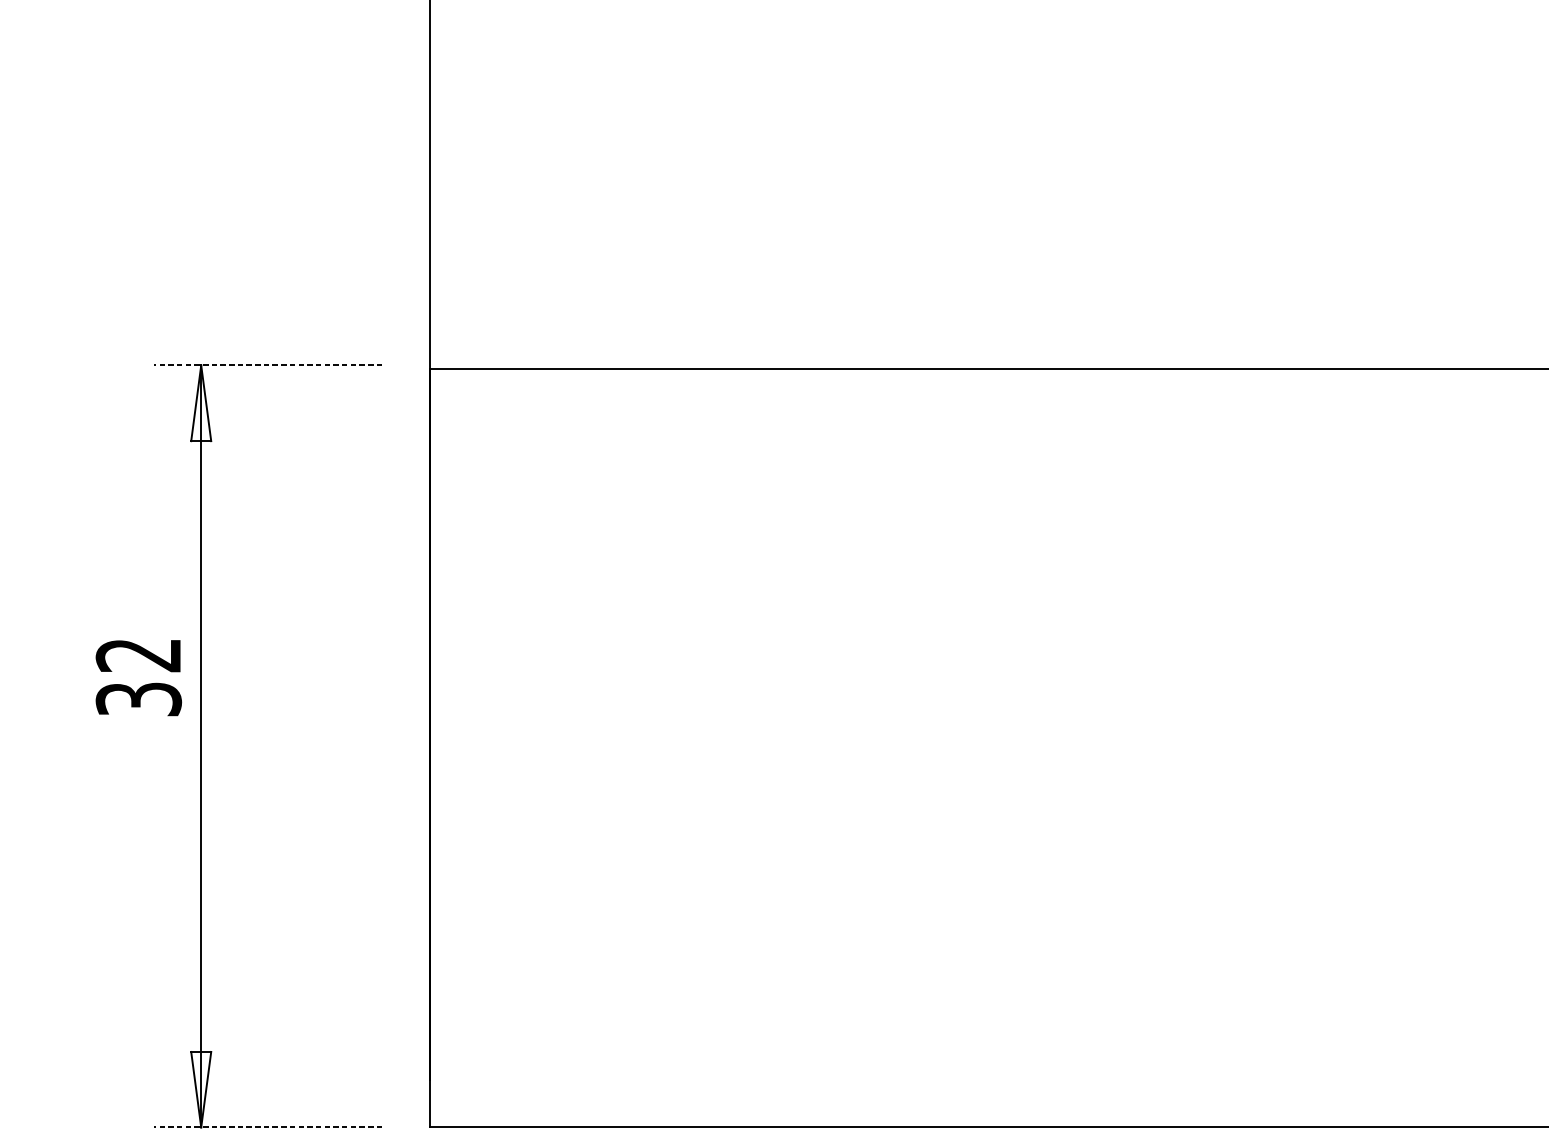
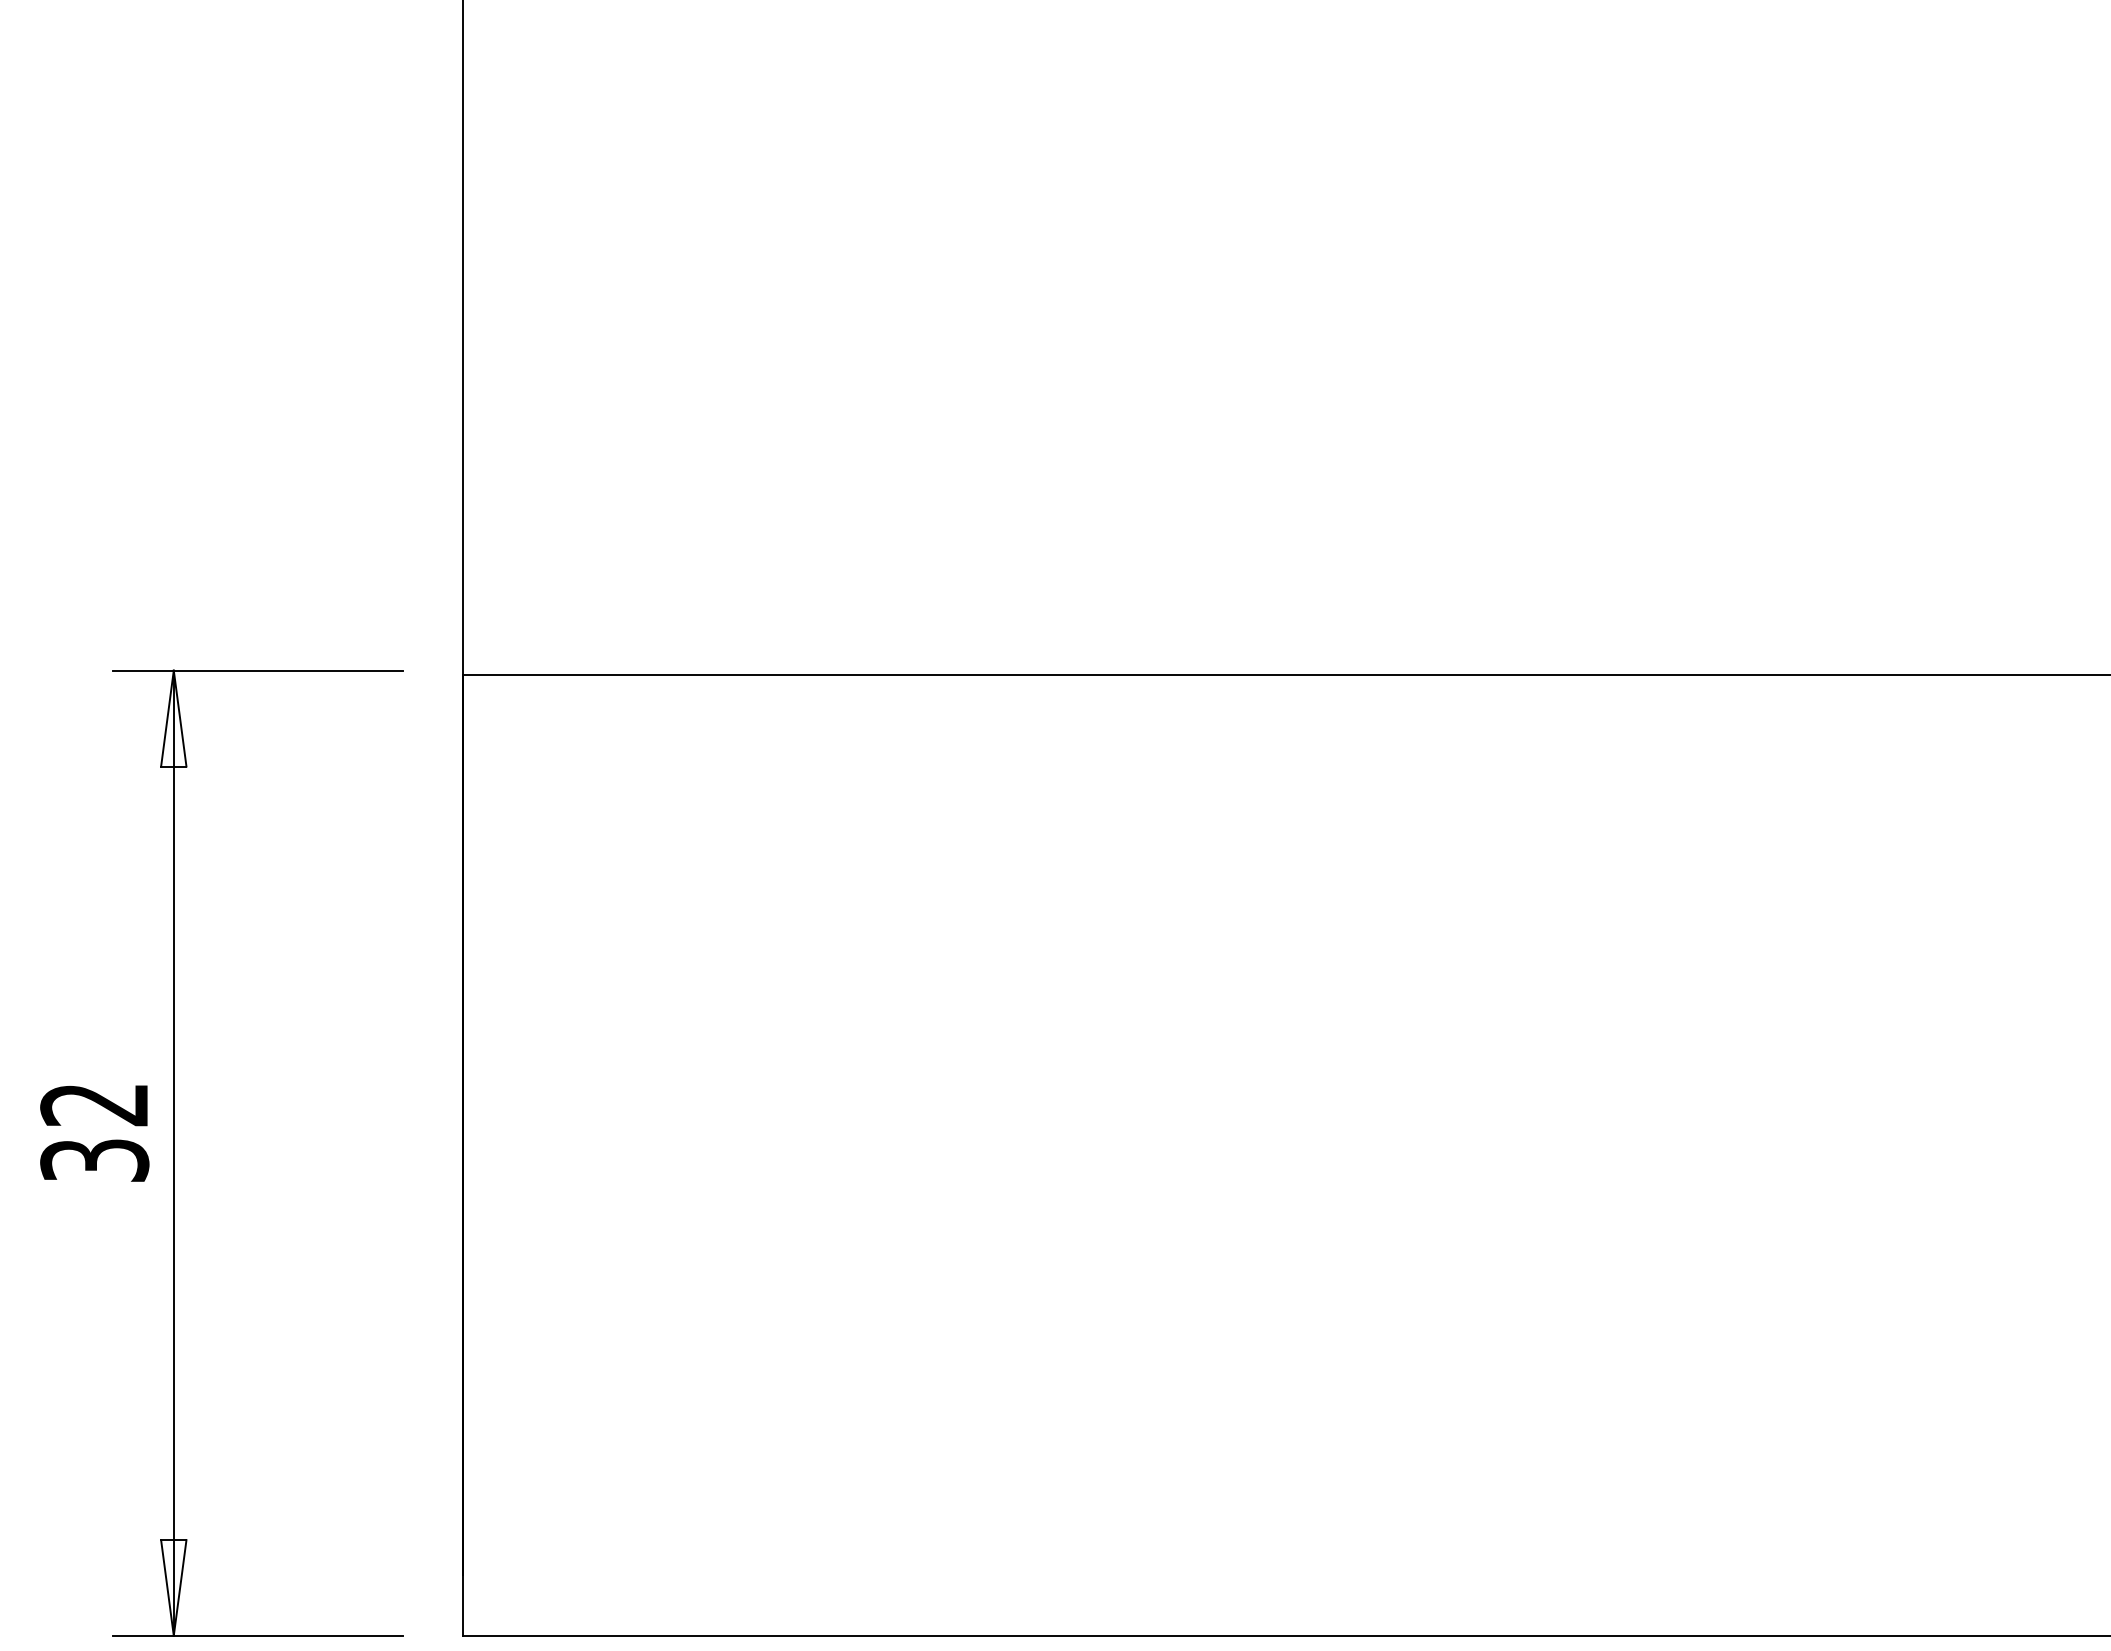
line: (268, 365) -> (258, 670), dashed -> solid
text: (138, 678) -> (94, 1133), moved
line: (268, 1127) -> (258, 1635), dashed -> solid

